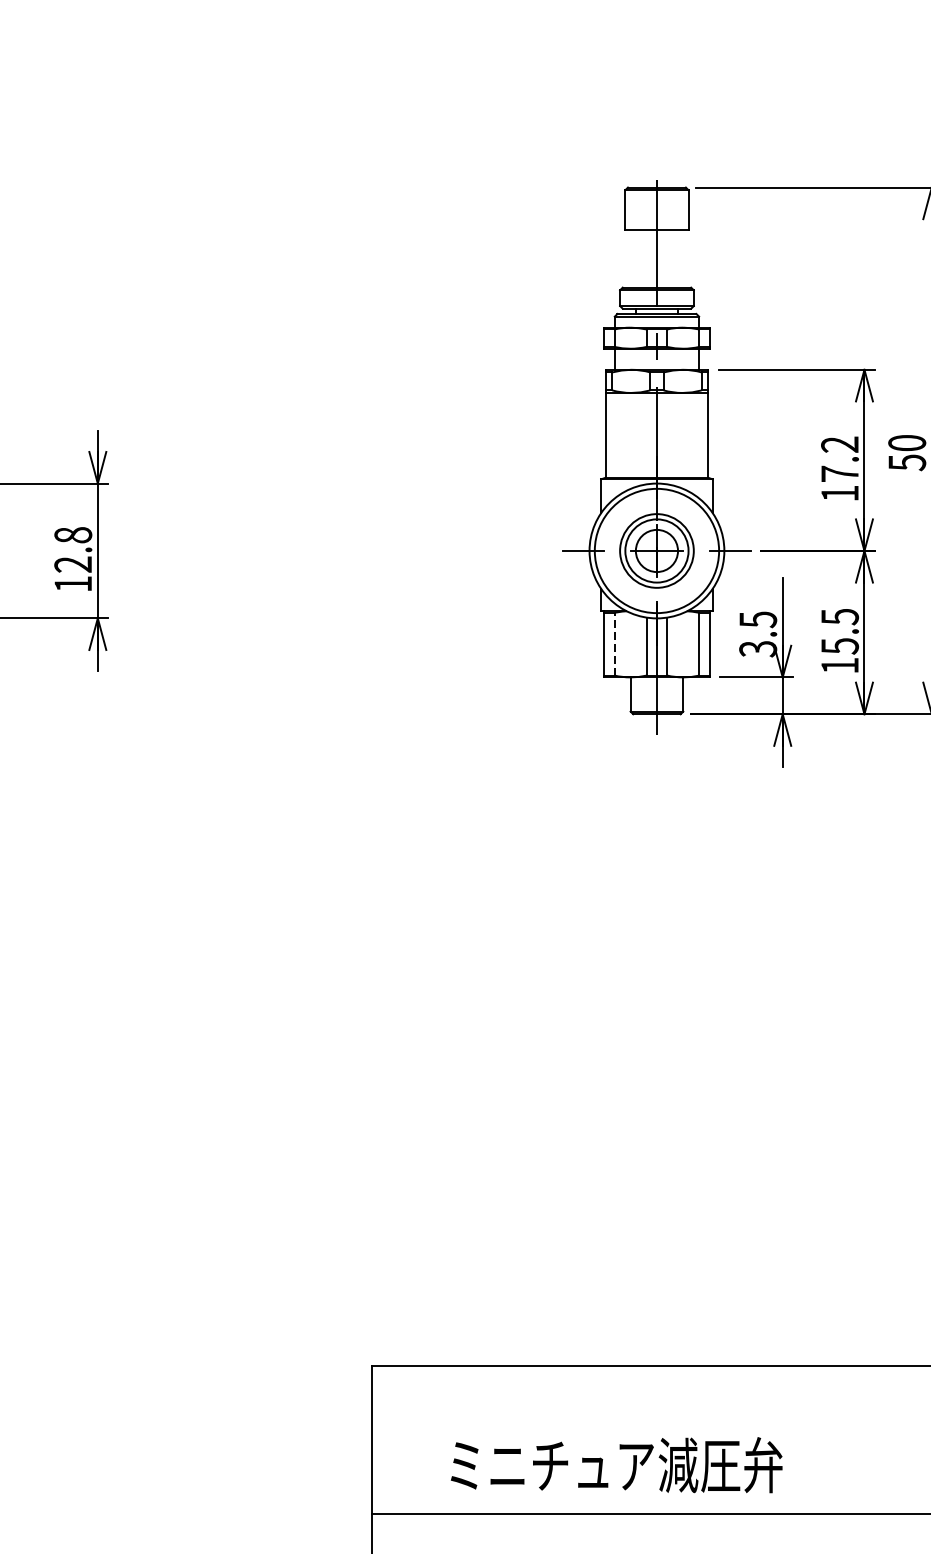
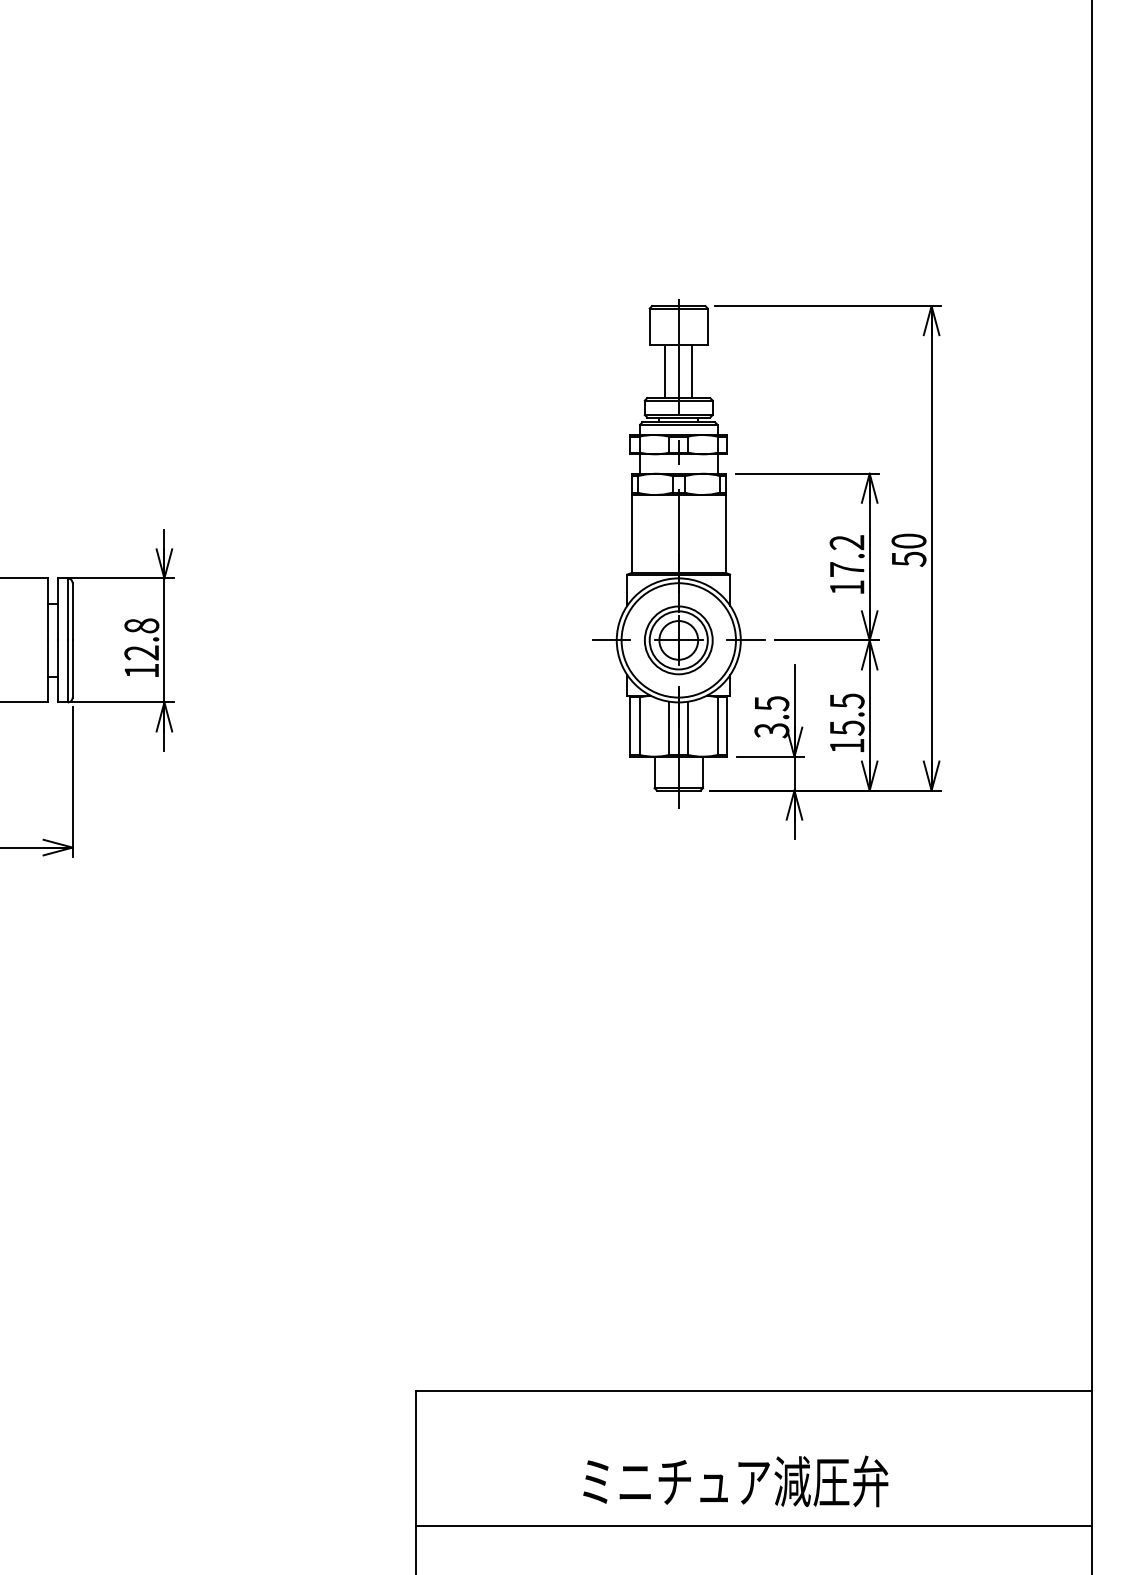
line: (642, 258) -> (665, 371), added
line: (671, 258) -> (692, 371), added
line: (614, 644) -> (639, 726), dashed -> solid
text: (616, 1465) -> (735, 1481), moved

